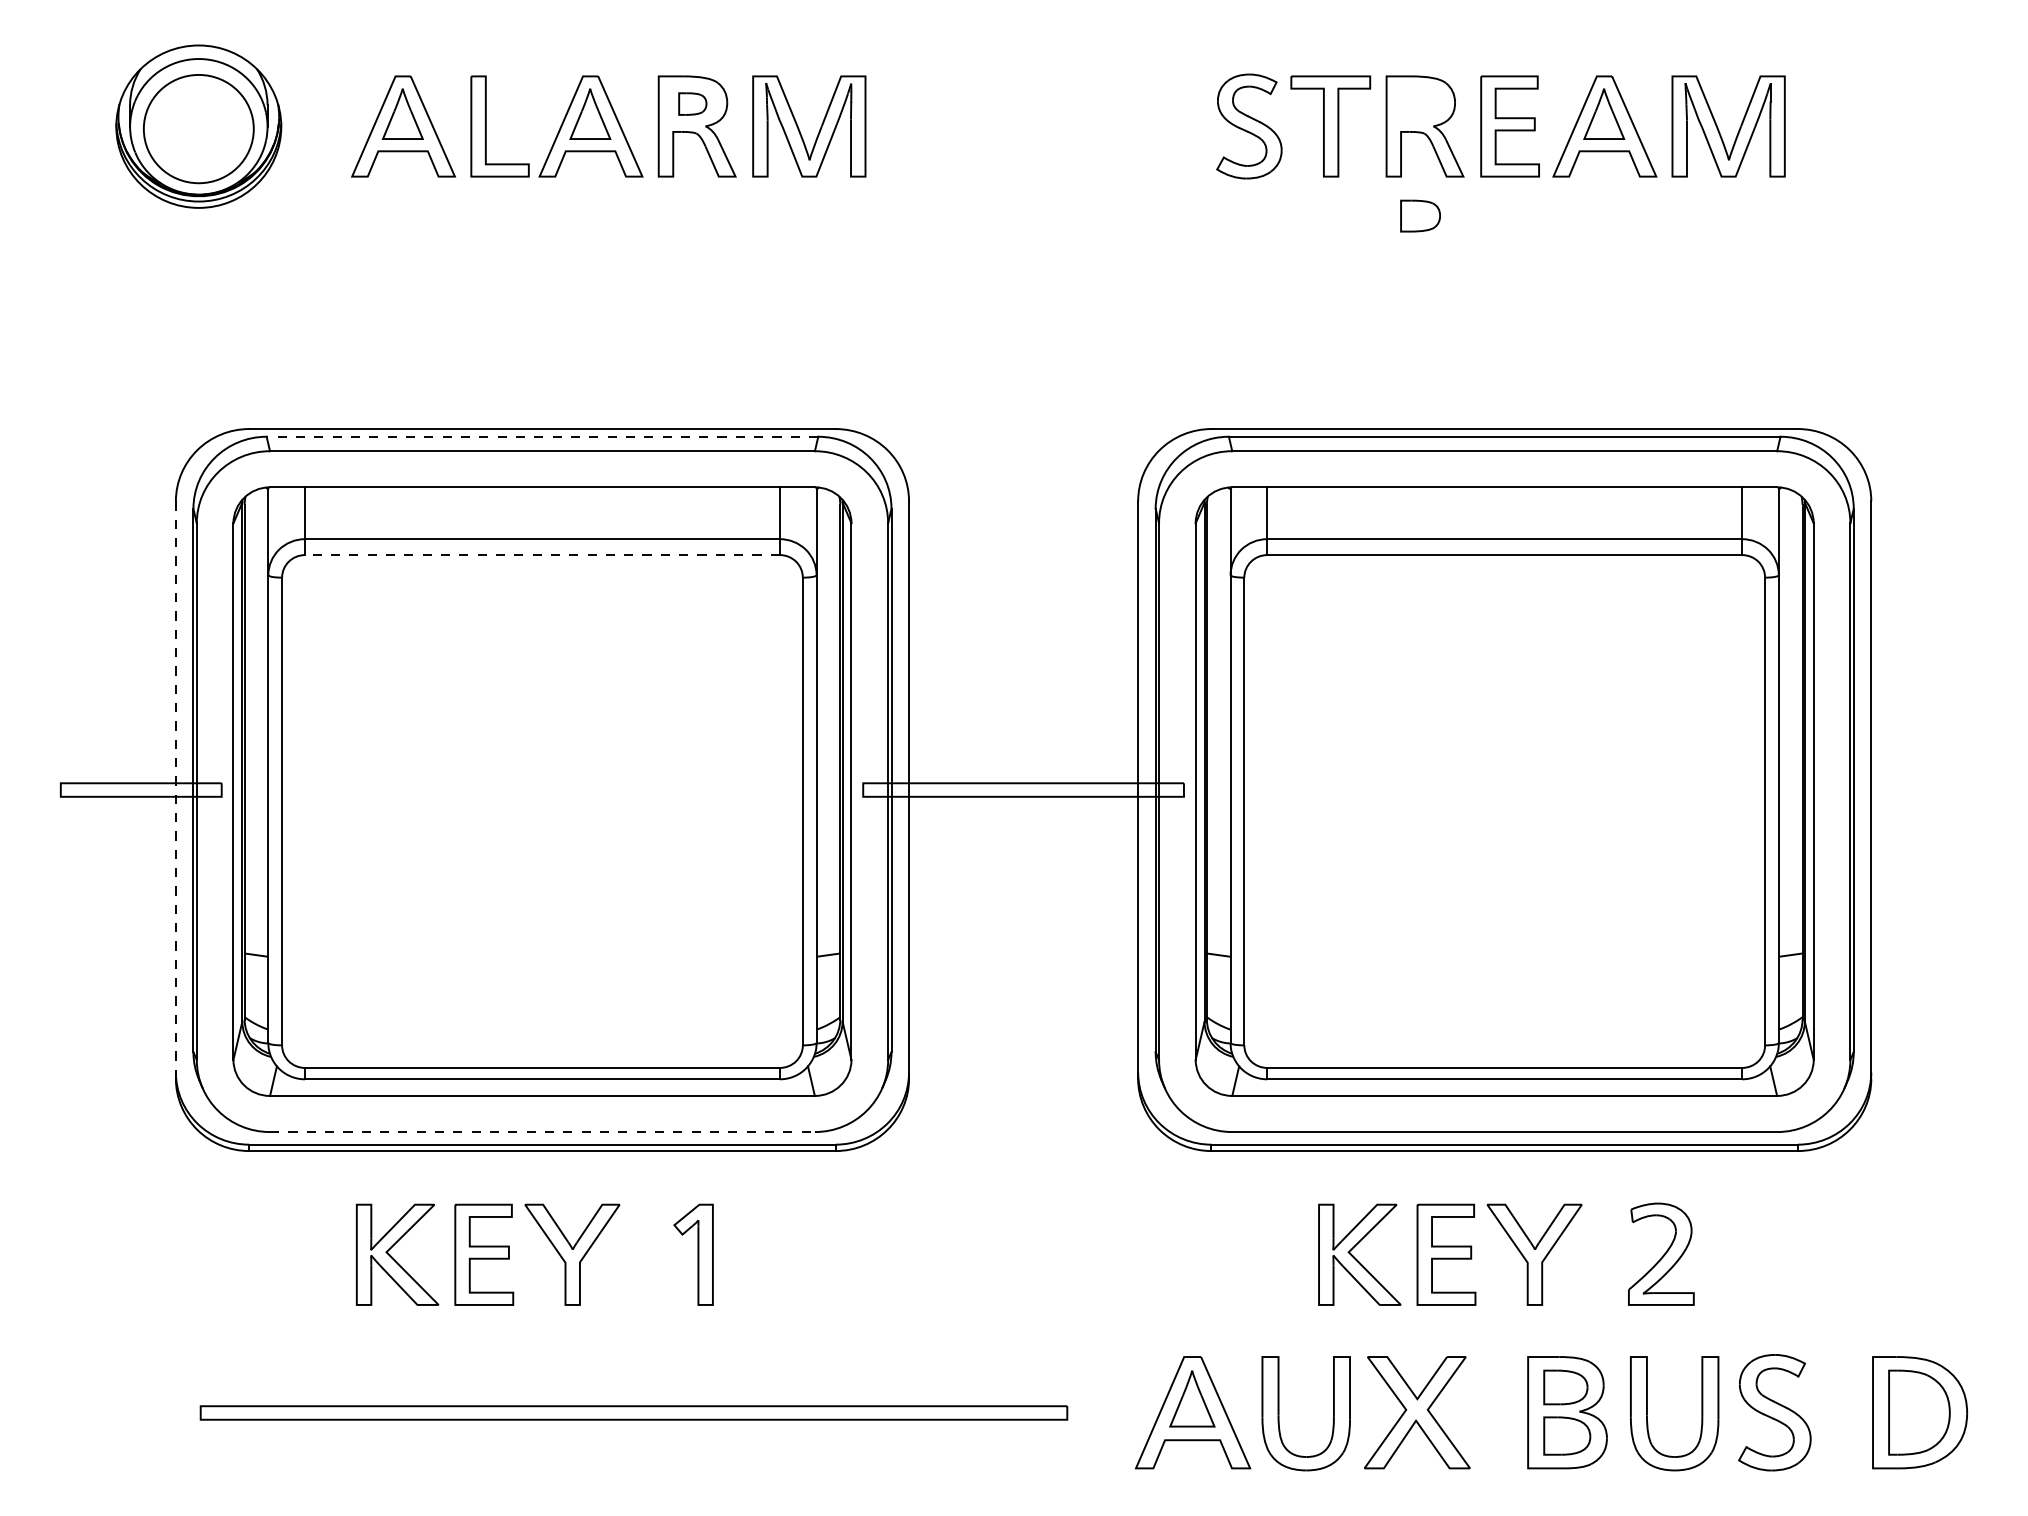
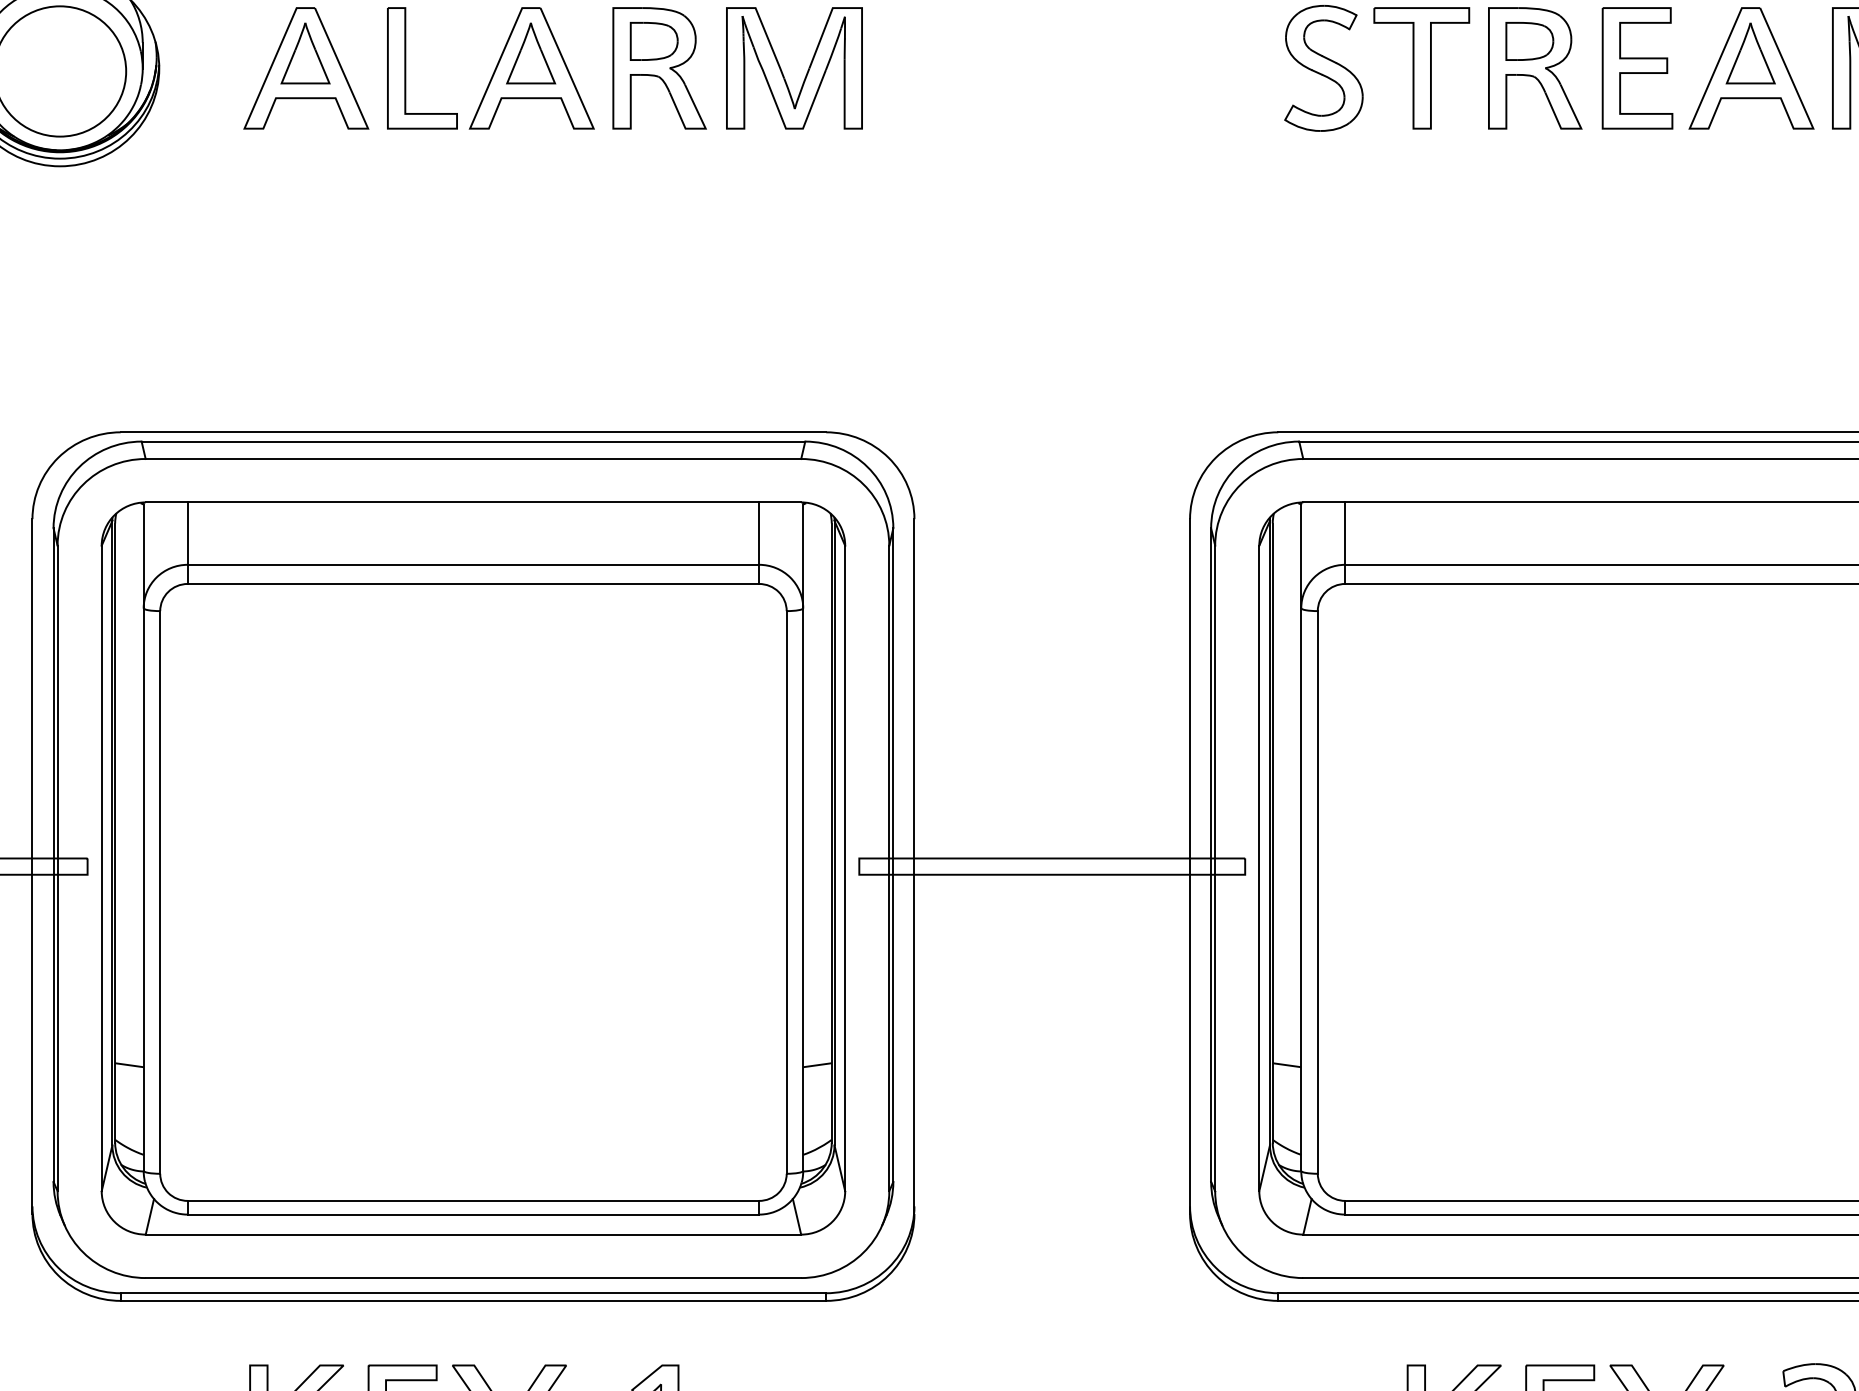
part: (692, 103) -> (653, 40), size x1.43
part: (1420, 215) -> (1529, 40), moved
line: (542, 436) -> (473, 441), dashed -> solid
line: (541, 555) -> (472, 584), dashed -> solid
line: (175, 790) -> (31, 867), dashed -> solid
line: (542, 1132) -> (473, 1278), dashed -> solid

